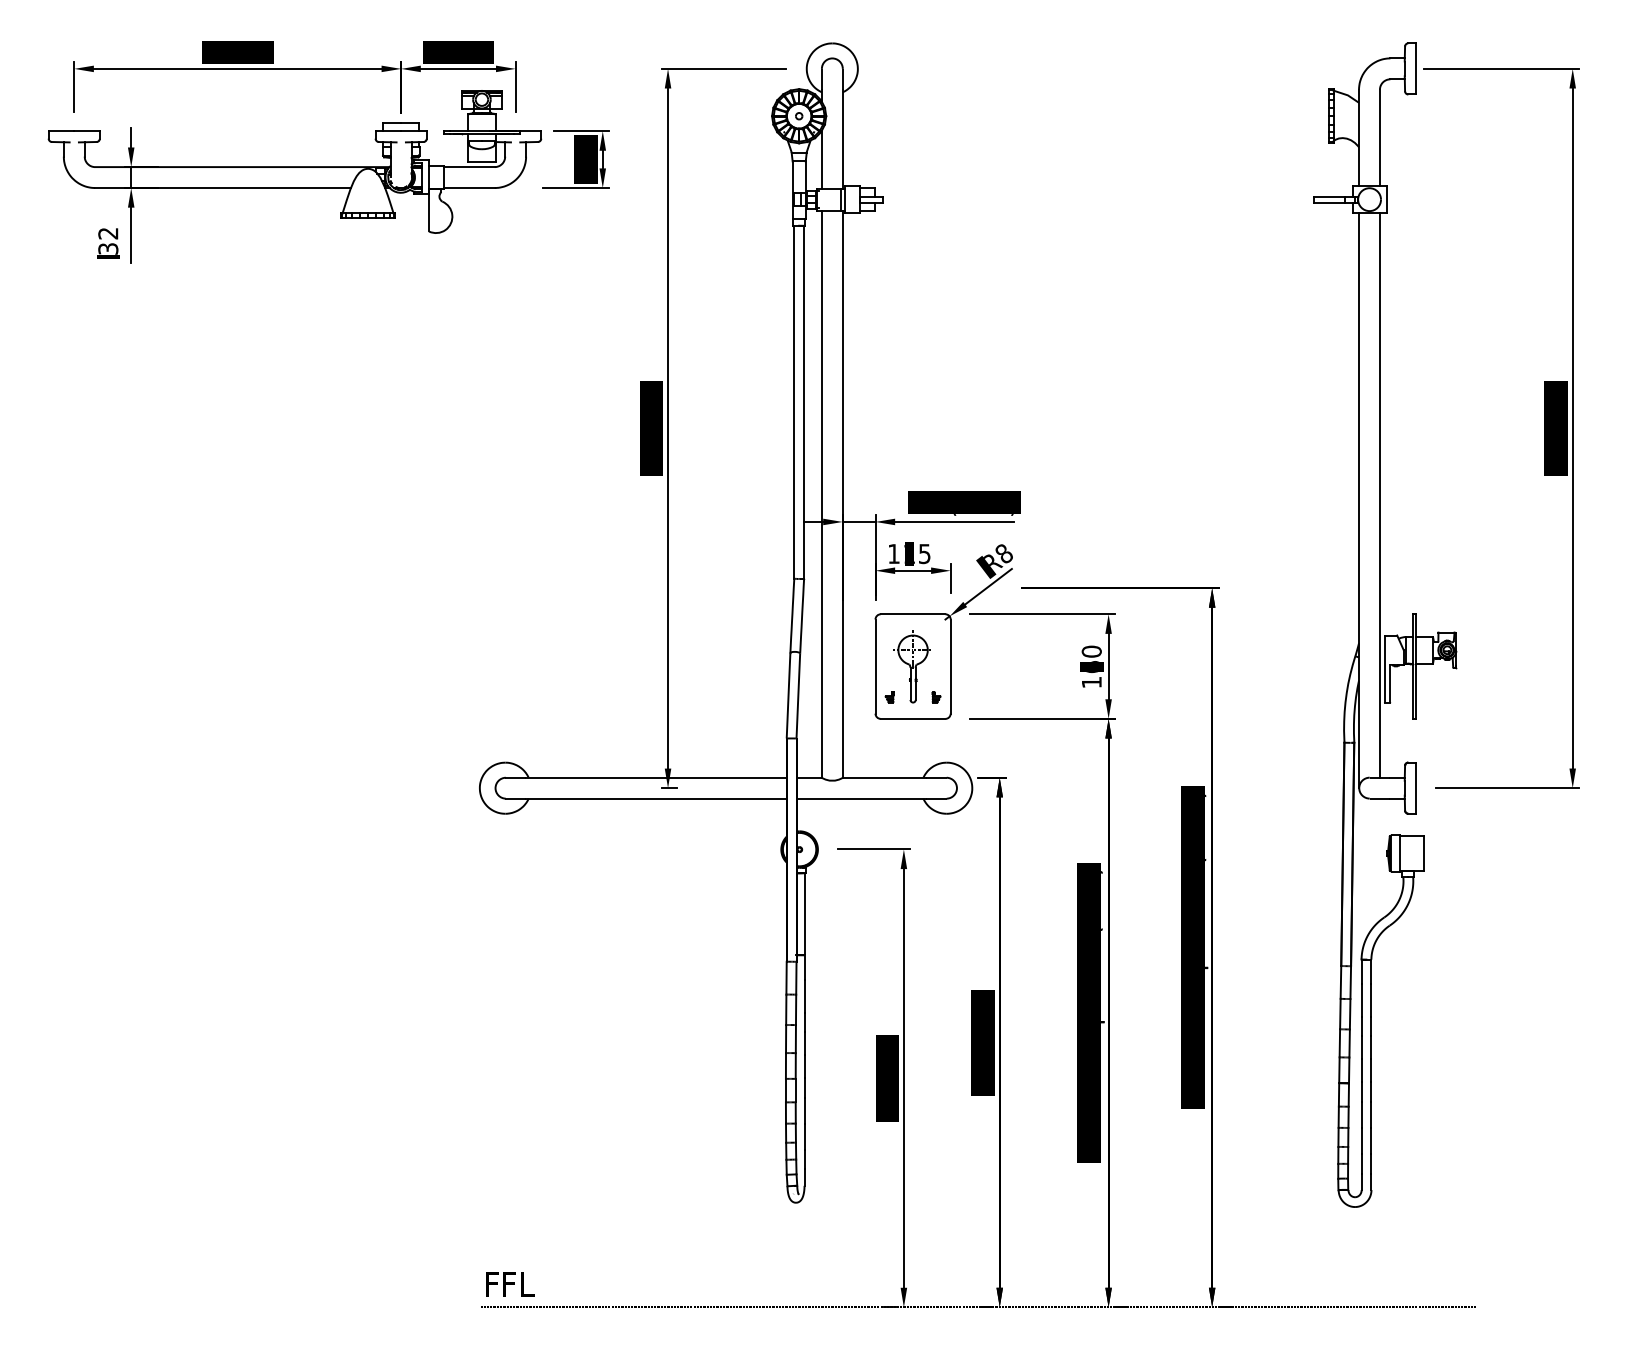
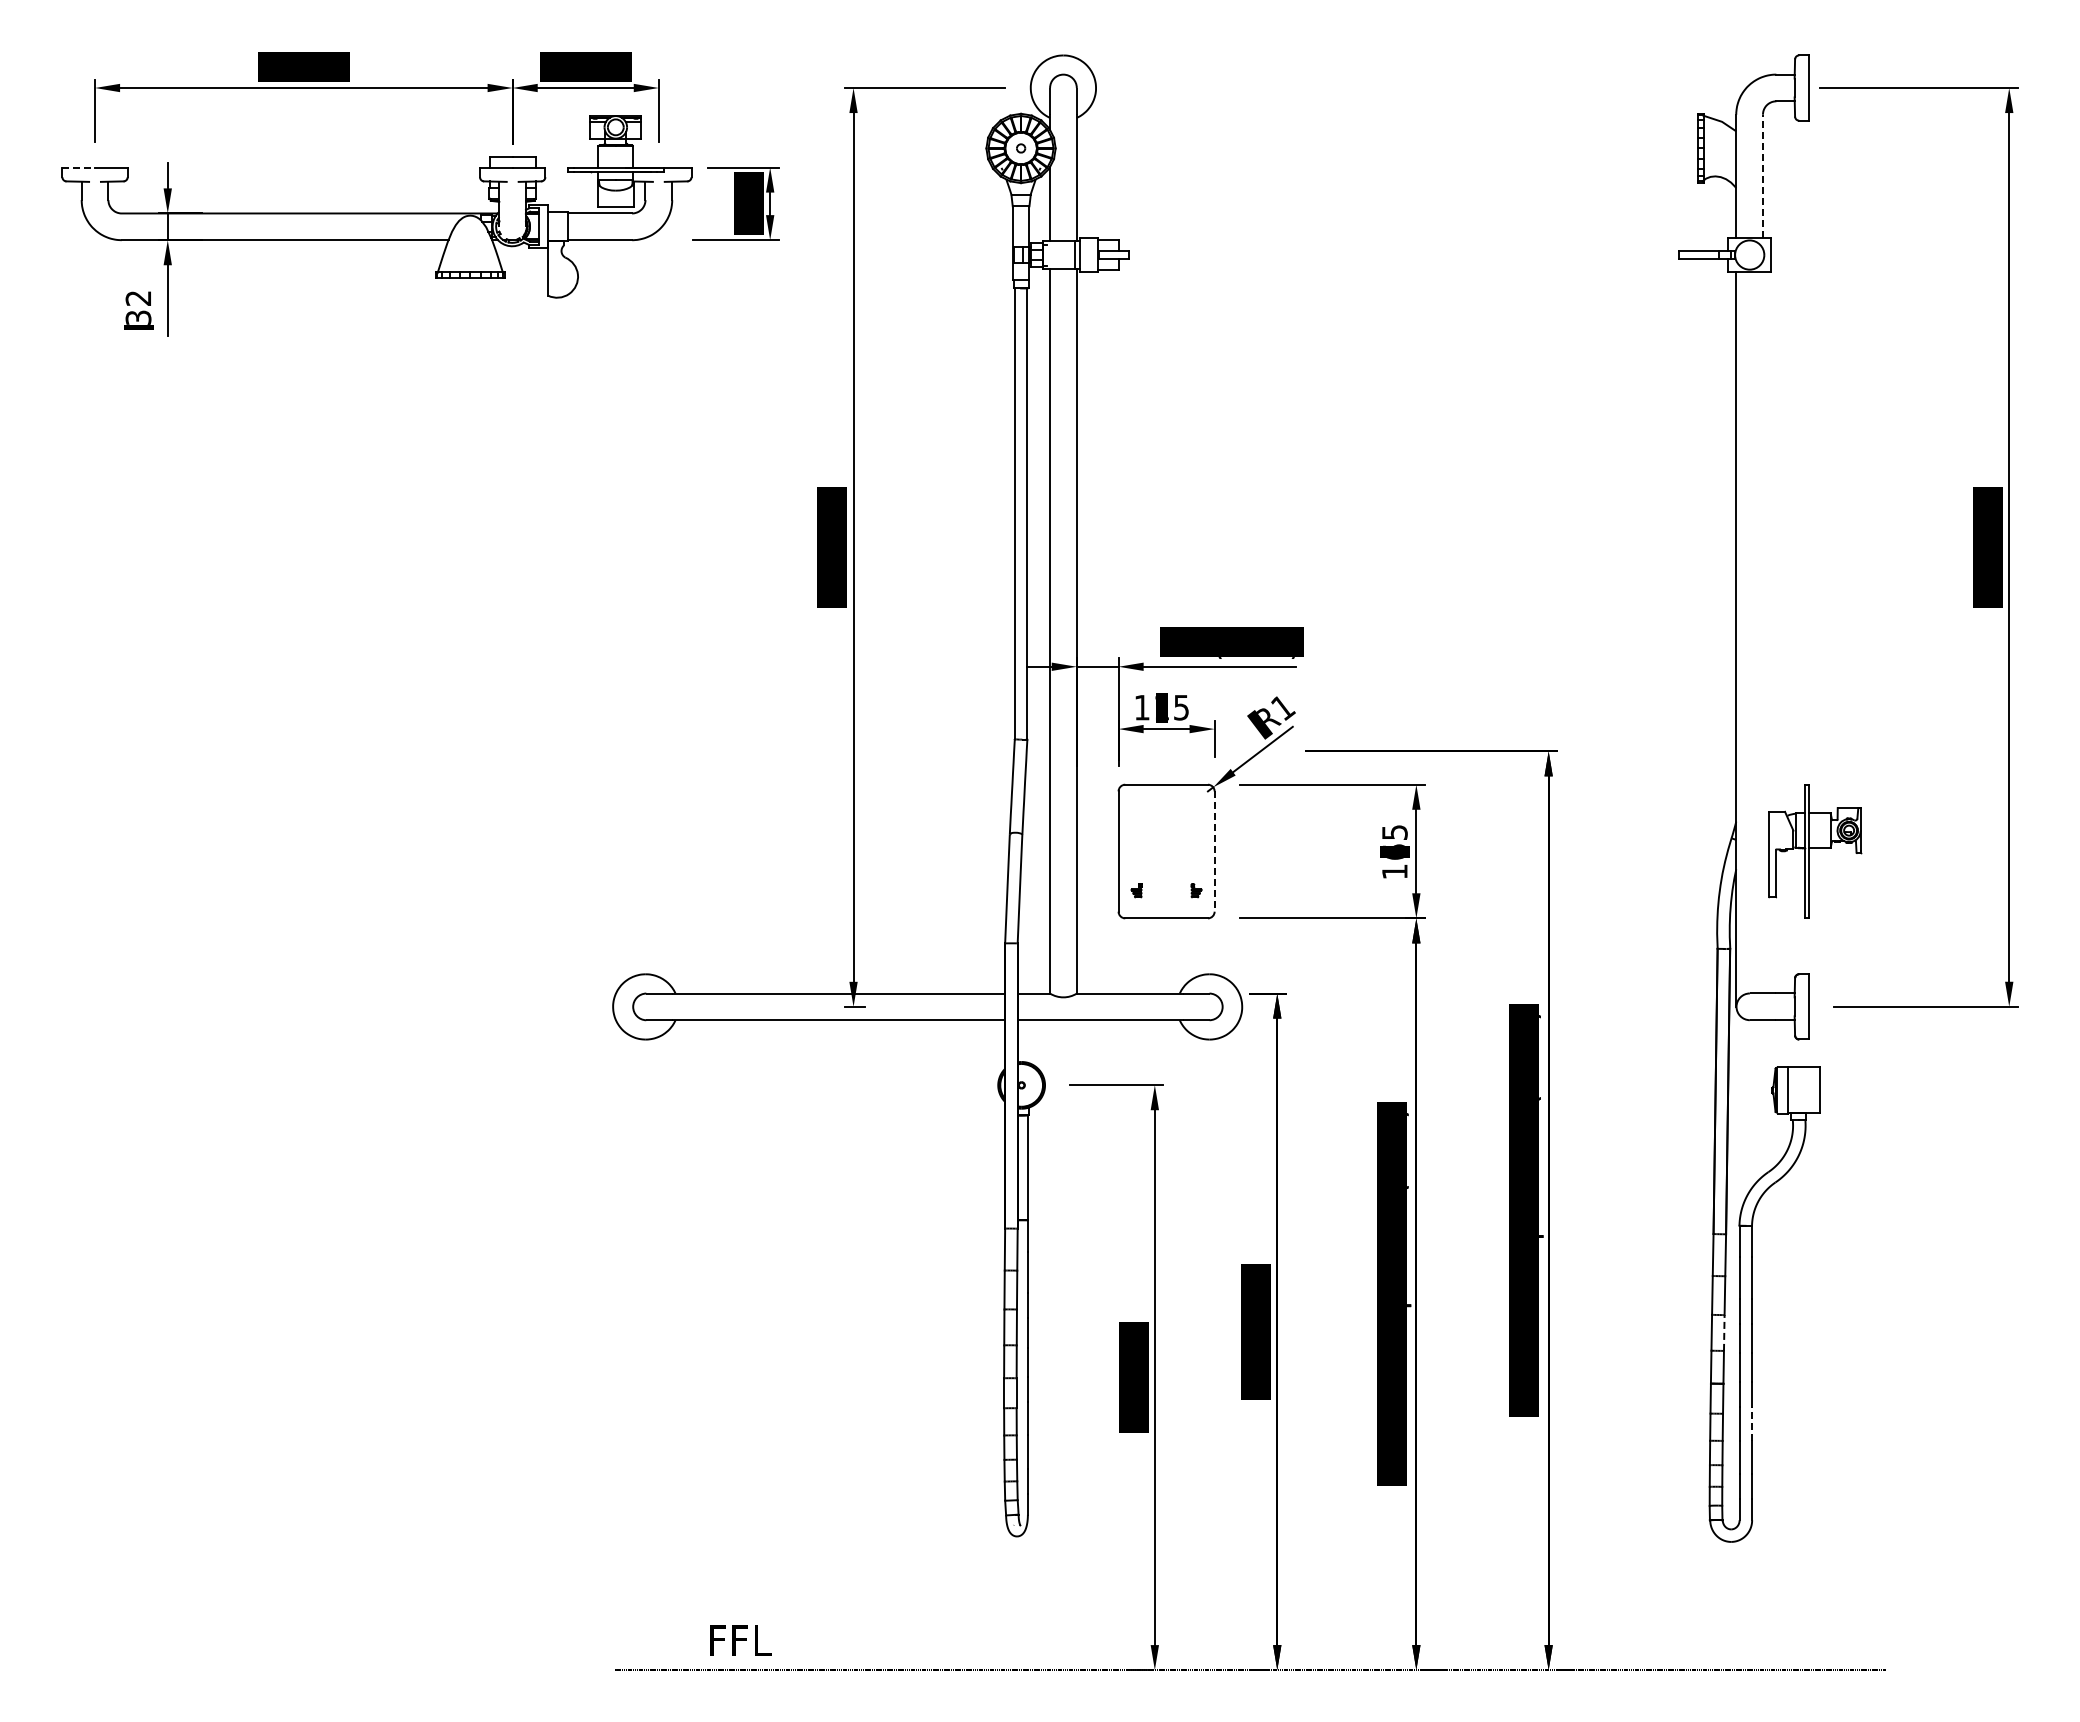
line: (62, 131) -> (79, 167), solid -> dashed
line: (1380, 138) -> (1763, 176), solid -> dashed
line: (1380, 495) -> (1763, 632), removed
text: (1004, 553) -> (1283, 707), R8 -> R1
text: (1091, 651) -> (1394, 832), 160 -> 165
part: (913, 667) -> (1166, 852), removed
line: (950, 667) -> (1214, 852), solid -> dashed
line: (1349, 1043) -> (1724, 1332), solid -> dashed
line: (1371, 1115) -> (1752, 1424), solid -> dashed
text: (509, 1284) -> (740, 1640), moved

